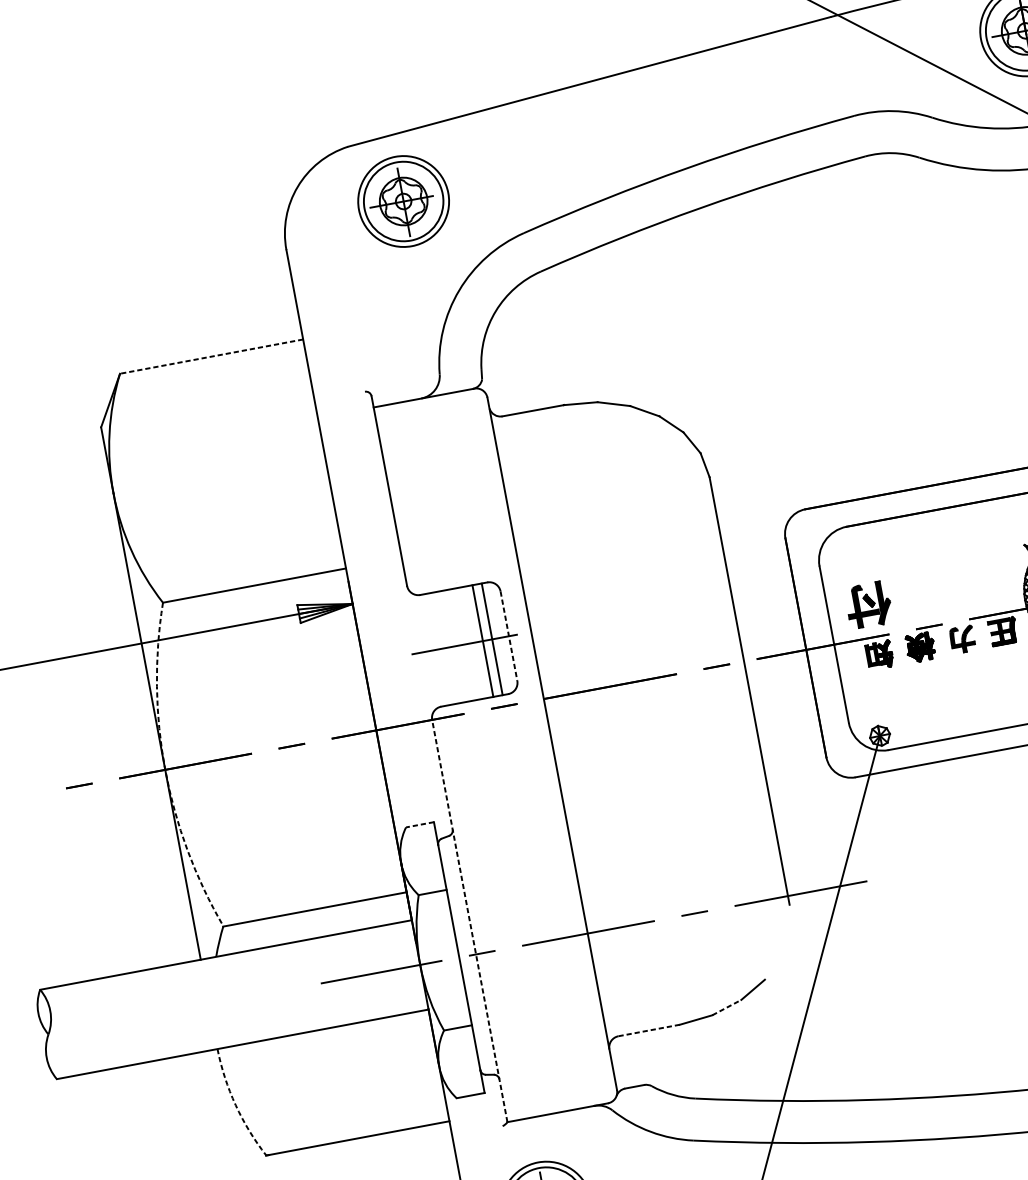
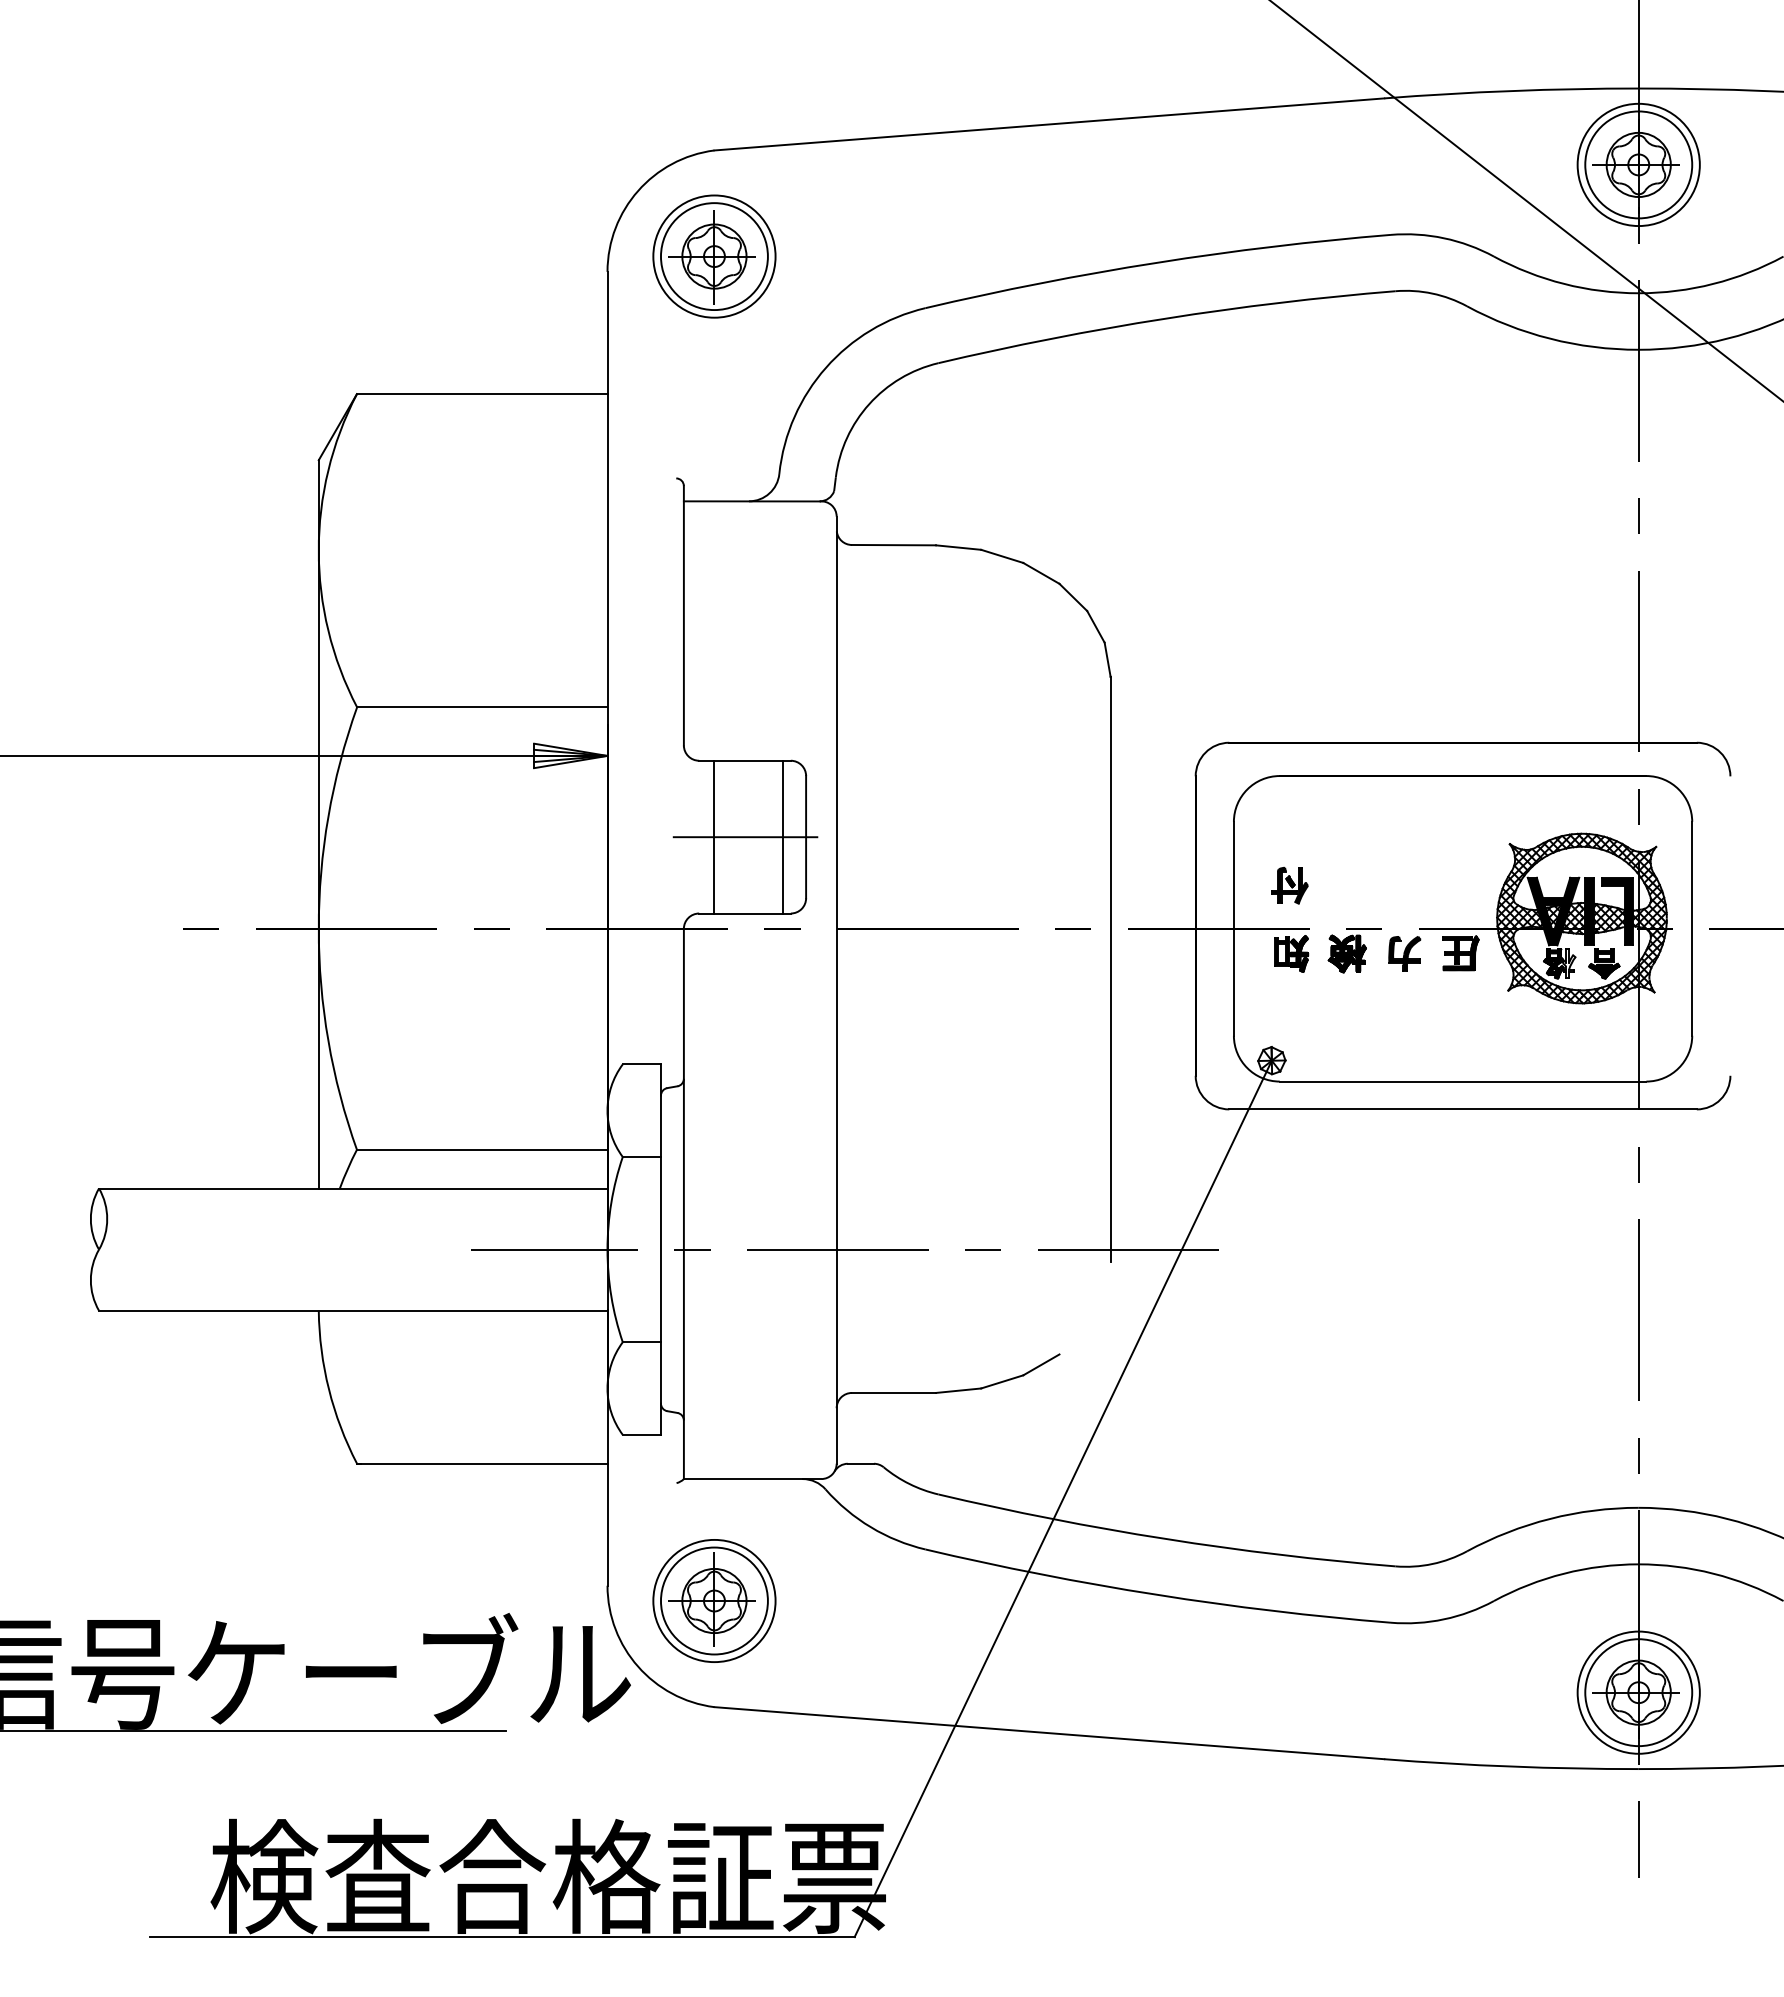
part: (403, 201) -> (714, 256), moved
line: (211, 357) -> (481, 394), dashed -> solid
part: (868, 605) -> (1289, 885), size x0.62
line: (509, 636) -> (806, 837), dashed -> solid
line: (482, 640) -> (714, 836), moved
arc: (165, 769) -> (318, 928), dashed -> solid
line: (419, 824) -> (641, 1064), dashed -> solid
line: (469, 920) -> (683, 1203), dashed -> solid
line: (727, 1007) -> (1002, 1381), dashed -> solid
line: (648, 1030) -> (893, 1392), dashed -> solid
arc: (235, 1105) -> (328, 1389), dashed -> solid

